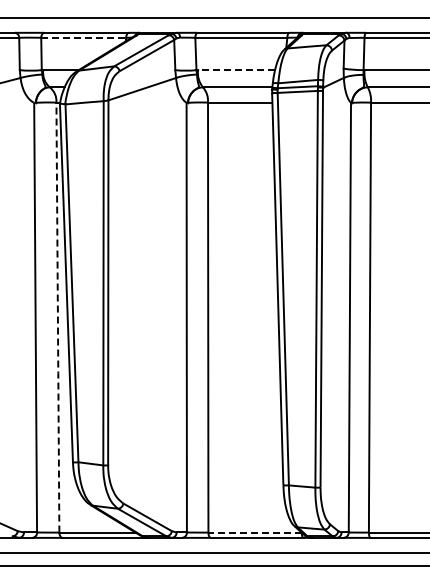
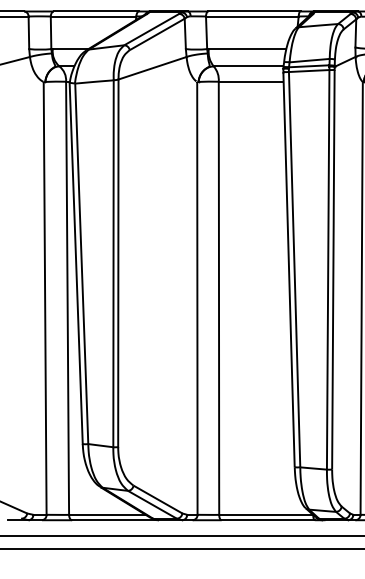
line: (84, 37) -> (94, 16), dashed -> solid
line: (236, 70) -> (247, 49), dashed -> solid
line: (57, 318) -> (67, 299), dashed -> solid
line: (255, 532) -> (266, 514), dashed -> solid

